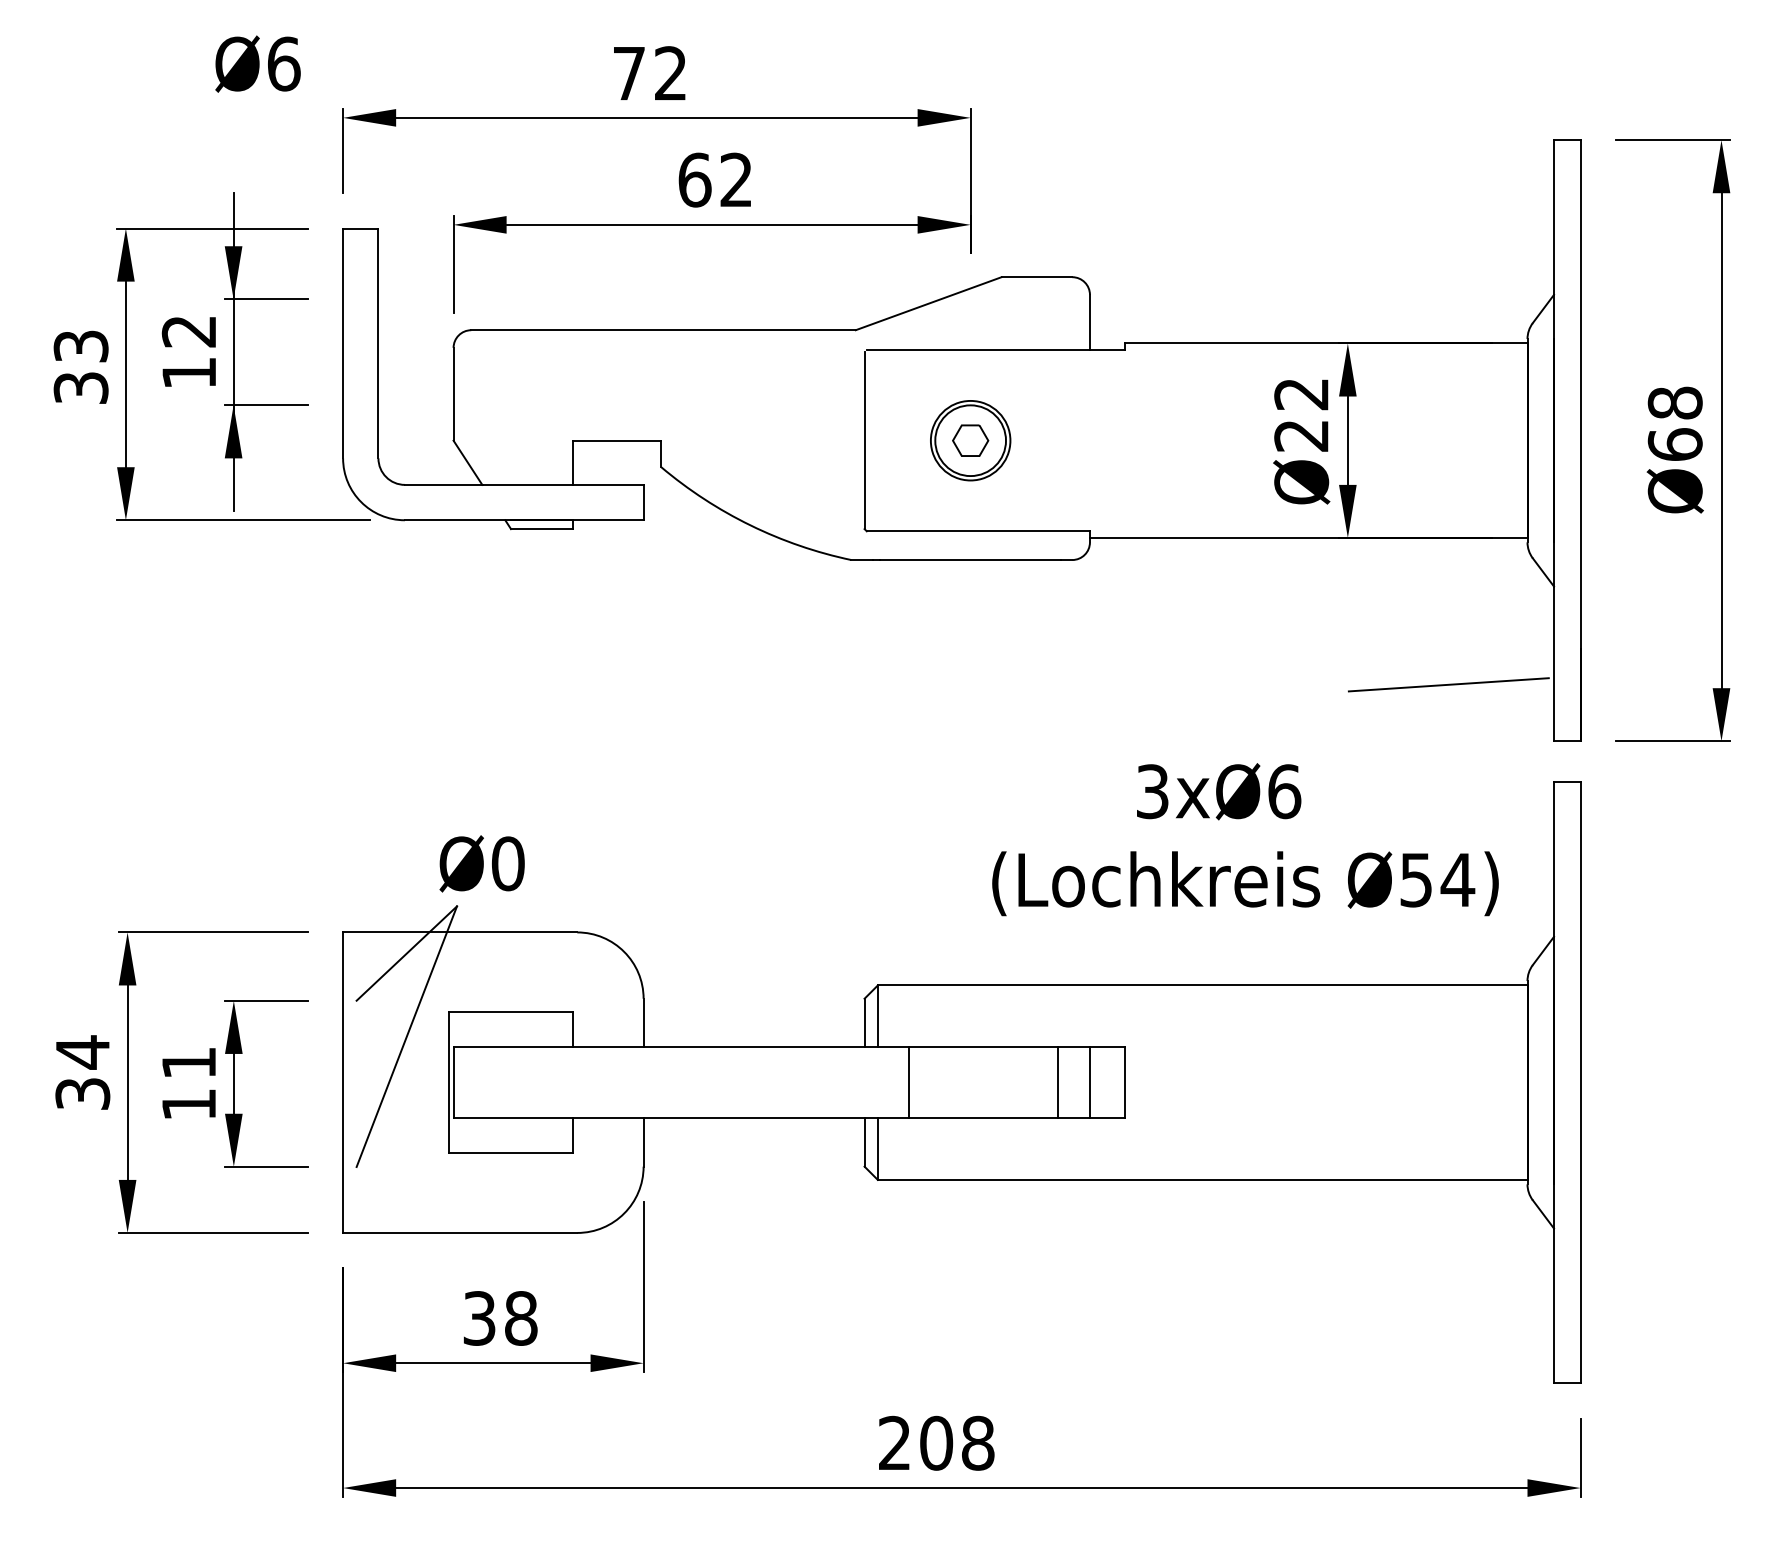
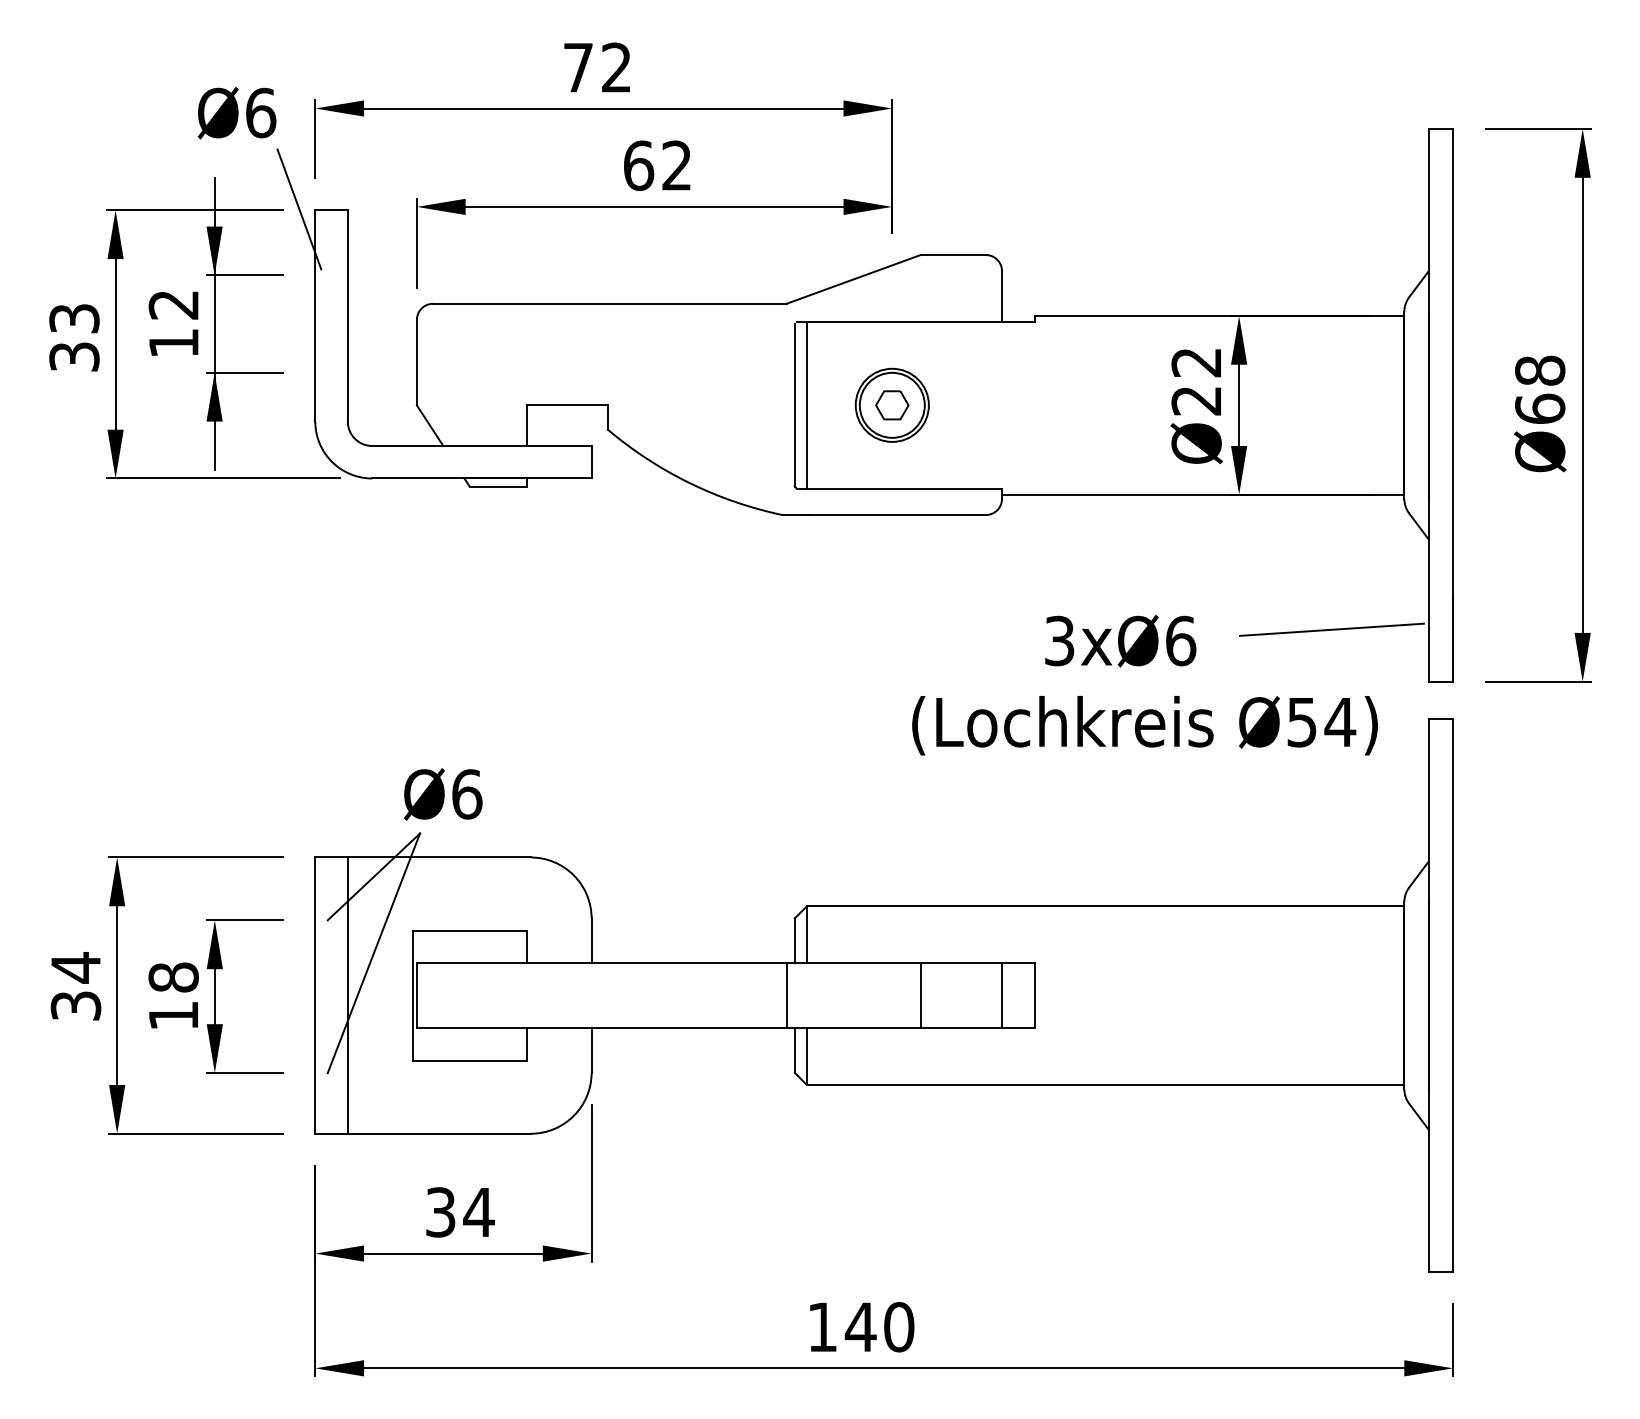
text: (257, 64) -> (236, 113), moved
line: (325, 227) -> (299, 209), added
line: (877, 440) -> (806, 405), added
text: (1244, 840) -> (1144, 685), moved
text: (508, 863) -> (467, 794), Ø0 -> Ø6
text: (188, 1062) -> (173, 977), 11 -> 18
line: (378, 1082) -> (347, 995), added
line: (908, 1082) -> (786, 995), moved
line: (1057, 1082) -> (920, 995), moved
text: (520, 1318) -> (478, 1212), 38 -> 34
text: (937, 1443) -> (861, 1327), 208 -> 140

